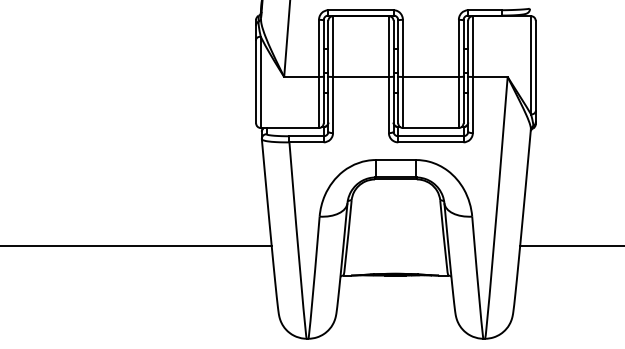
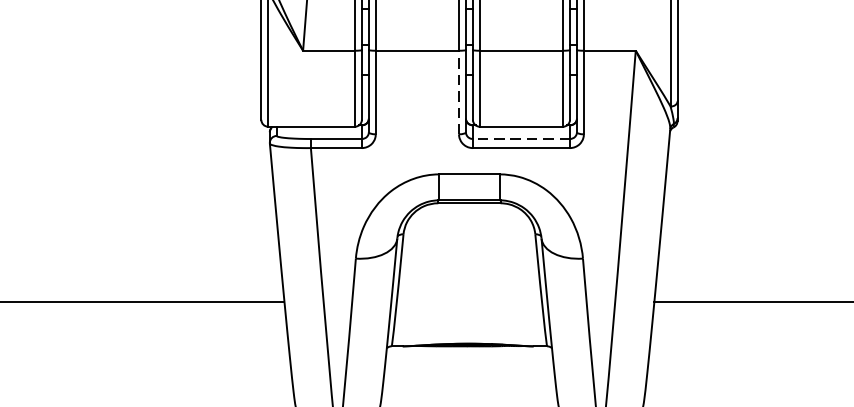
line: (388, 104) -> (458, 91), solid -> dashed
line: (430, 136) -> (520, 139), solid -> dashed

